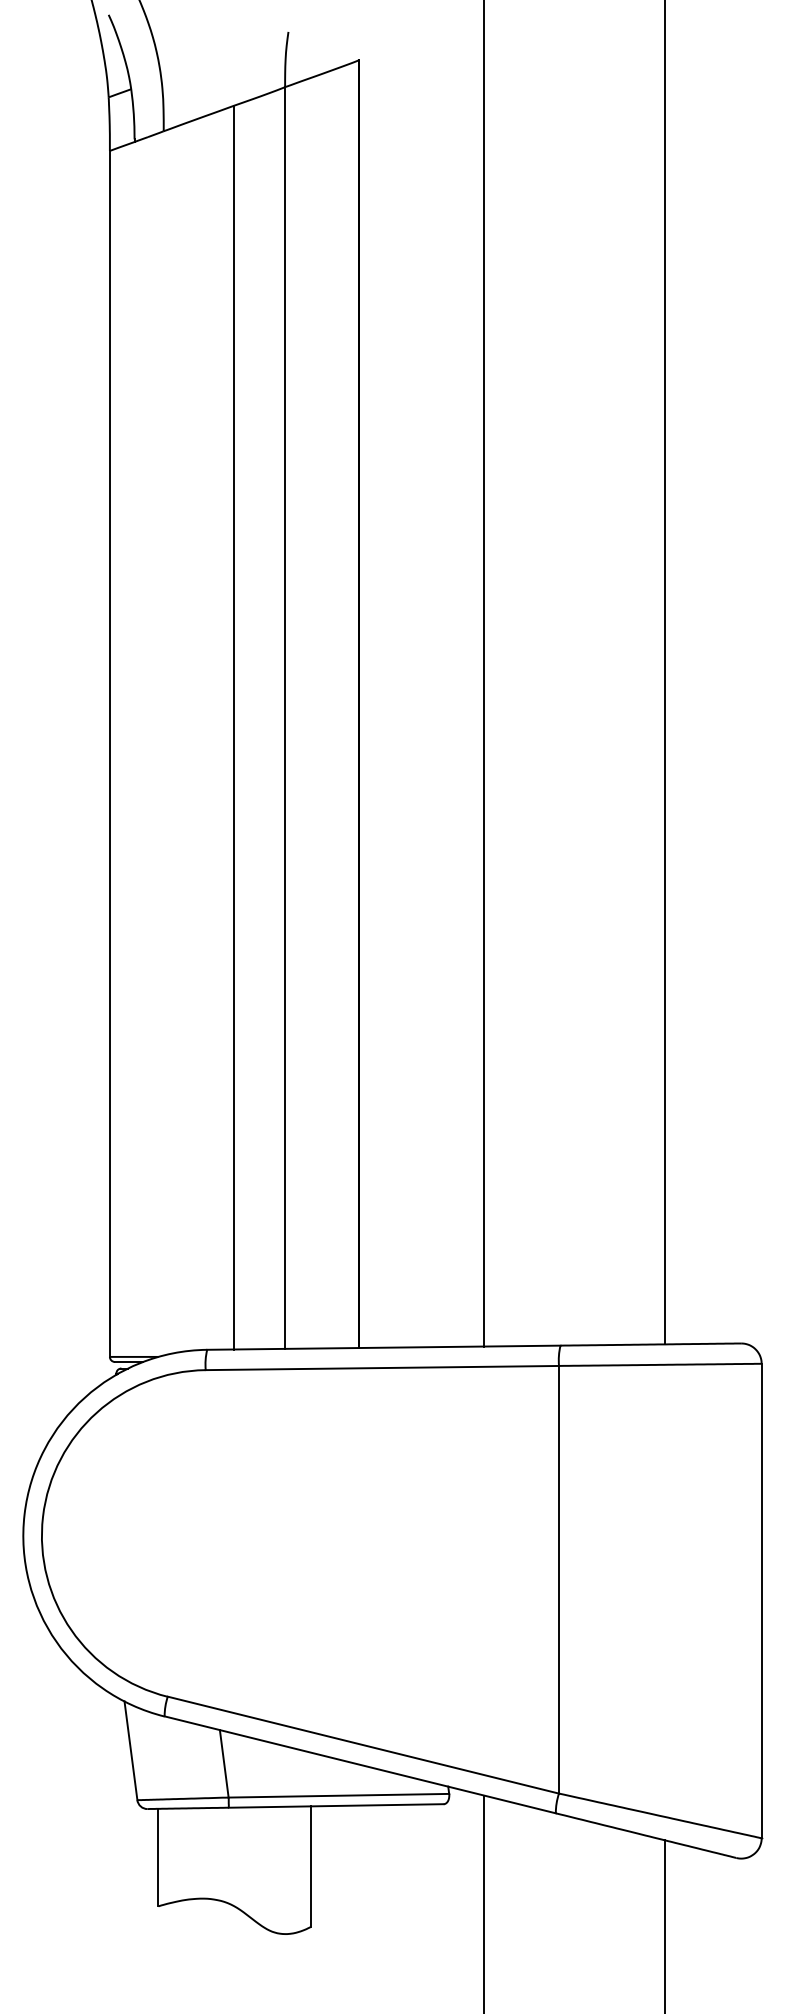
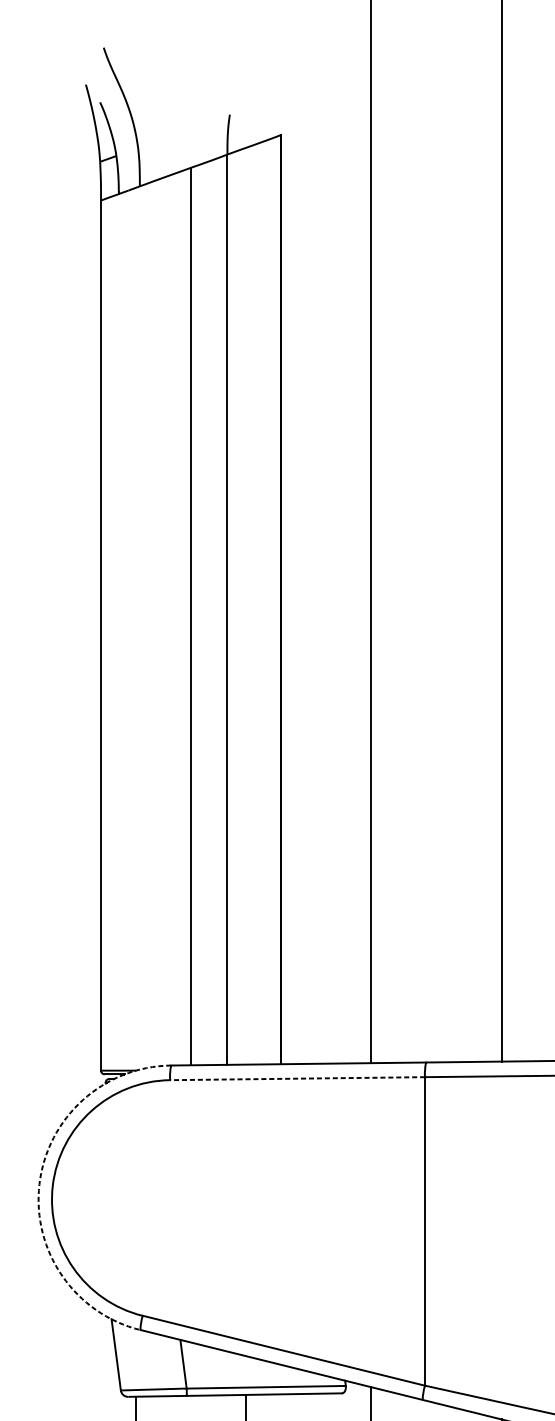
line: (382, 1368) -> (297, 1079), solid -> dashed
arc: (24, 1514) -> (39, 1184), solid -> dashed

